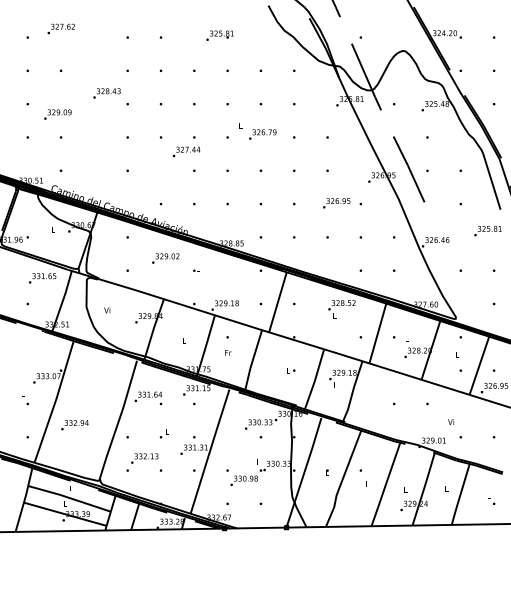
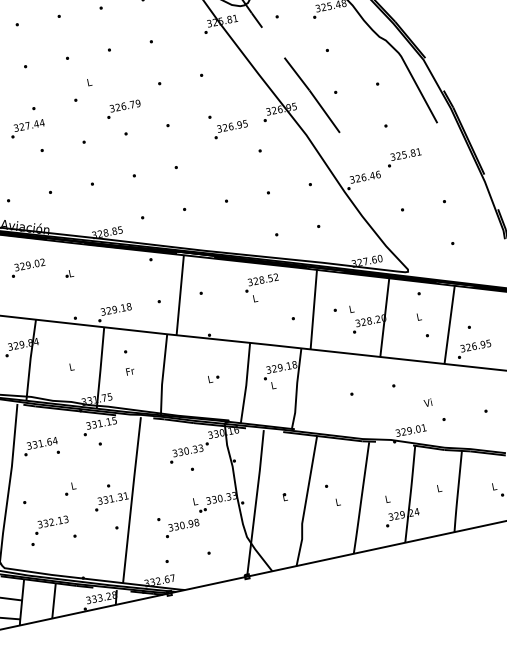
text: (262, 134) -> (123, 109), moved
text: (336, 203) -> (230, 129), moved
text: (487, 231) -> (403, 158), moved

